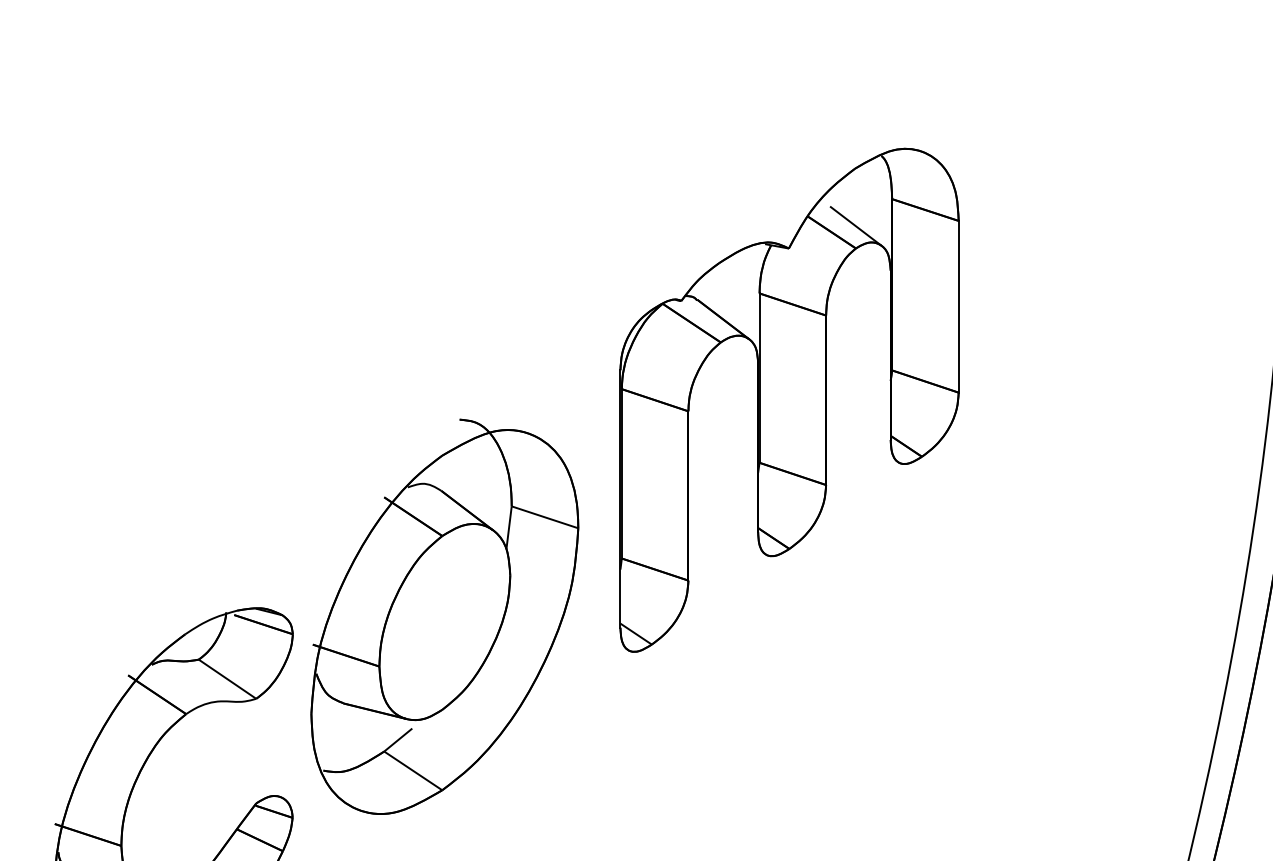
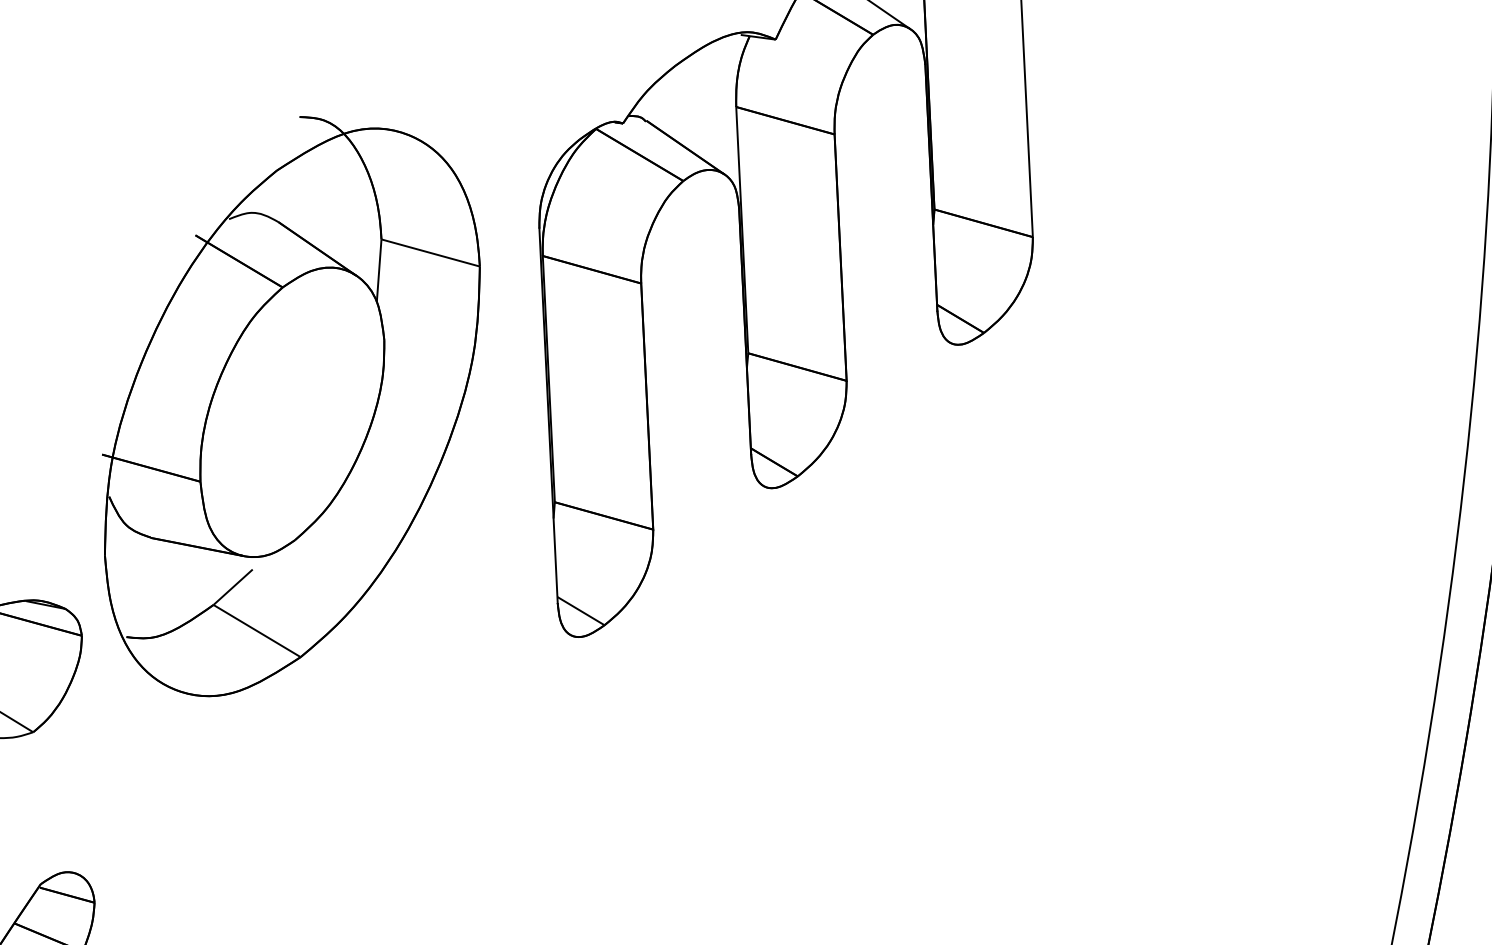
part: (444, 616) -> (291, 404), moved

